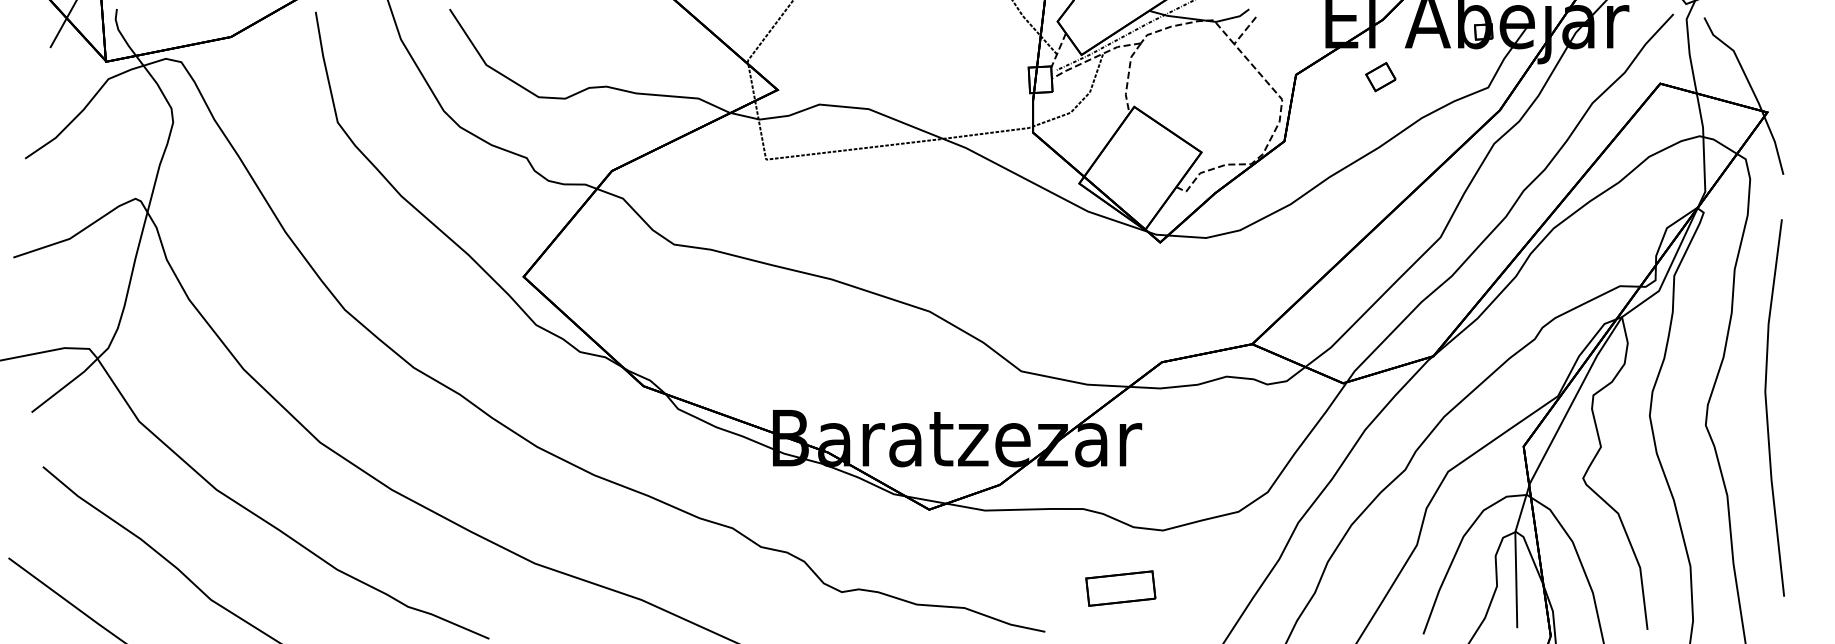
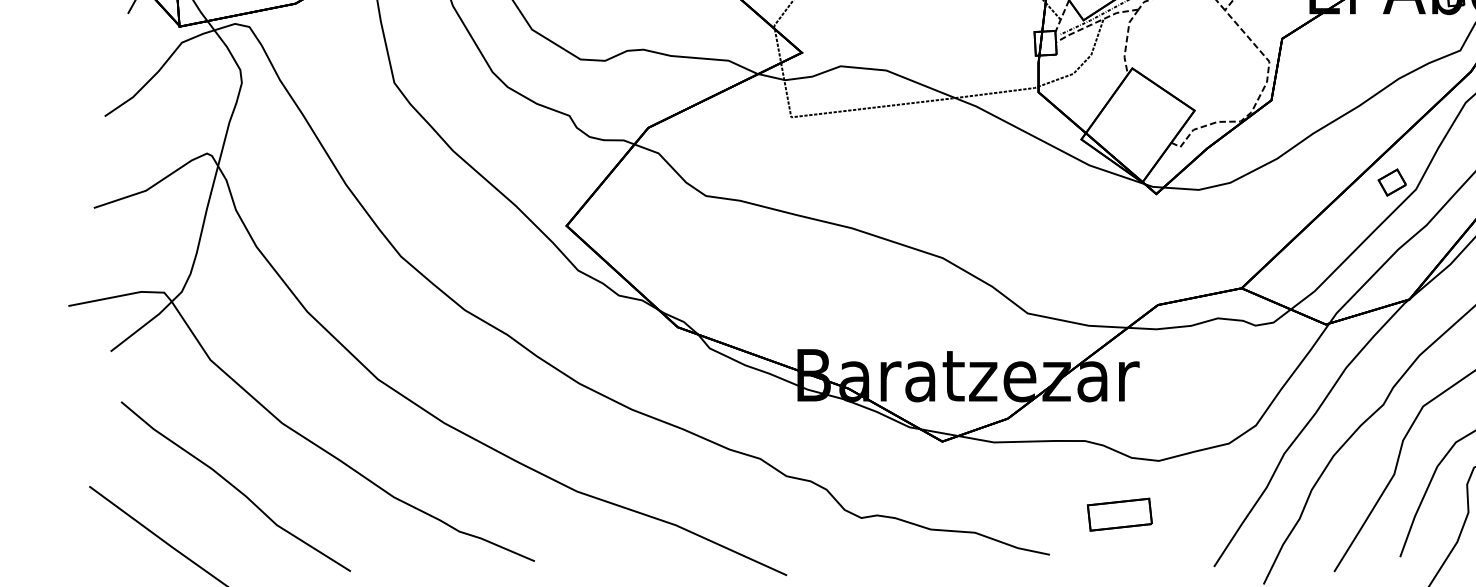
part: (1380, 77) -> (1391, 182), moved

